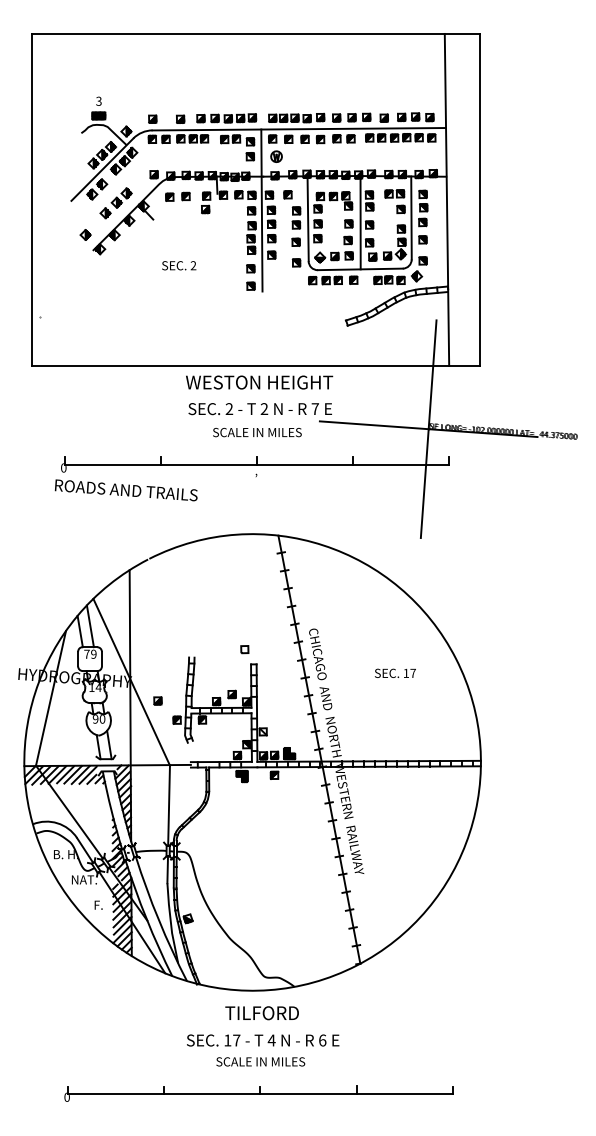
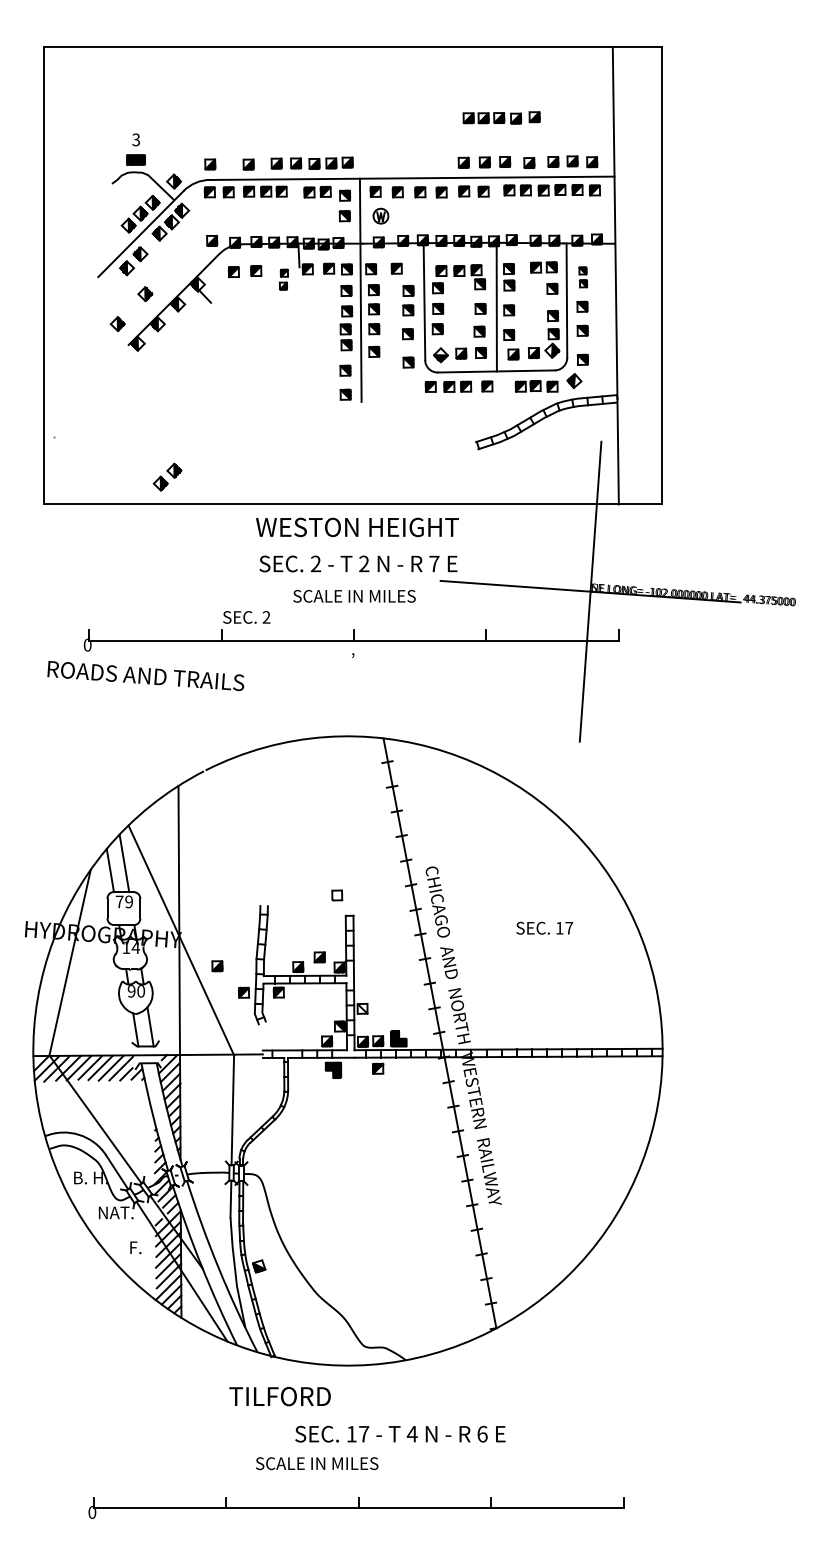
part: (296, 117) -> (501, 117), moved
part: (121, 197) -> (167, 476), moved
part: (422, 201) -> (582, 277), size x0.7
part: (205, 202) -> (283, 279), size x0.7
text: (179, 265) -> (246, 617), moved
text: (126, 490) -> (145, 676), moved
text: (261, 1013) -> (279, 1396), moved
text: (263, 1040) -> (400, 1433), moved
text: (260, 1061) -> (317, 1463), moved

